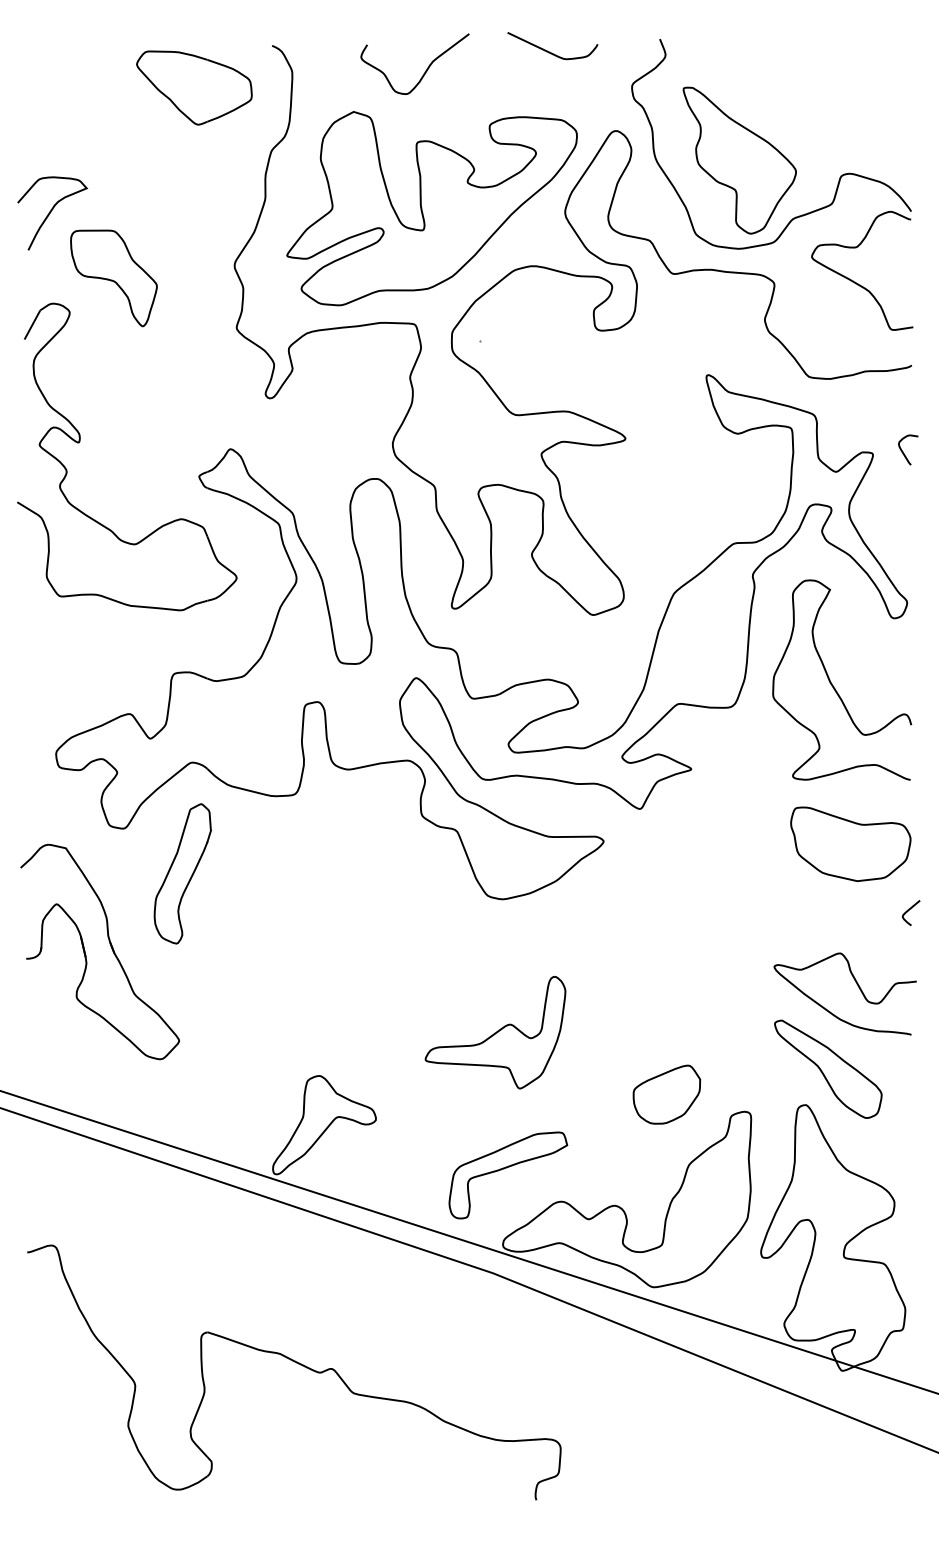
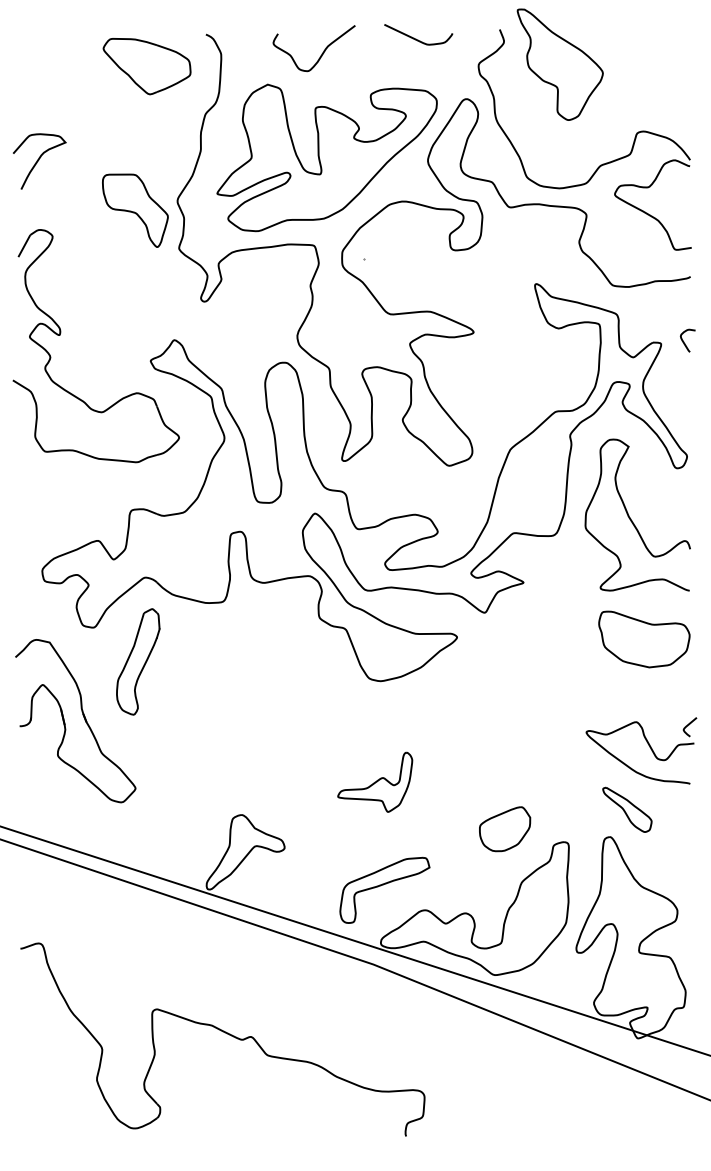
part: (739, 160) -> (560, 64), moved
part: (113, 278) -> (135, 210), moved
curve: (909, 910) -> (688, 725), moved
part: (495, 1032) -> (375, 782), size x0.7
part: (828, 1068) -> (627, 809), size x0.6

